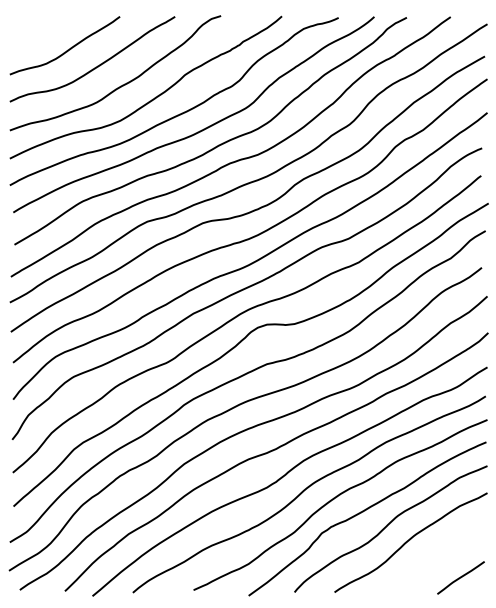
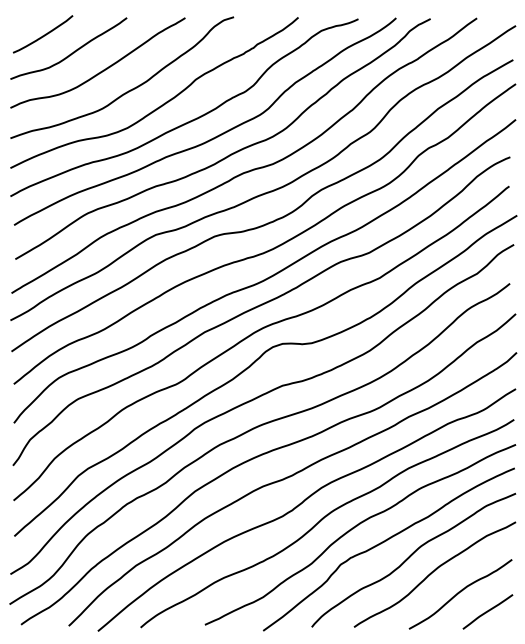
curve: (40, 33) -> (42, 35), added
curve: (434, 560) -> (459, 593), added

